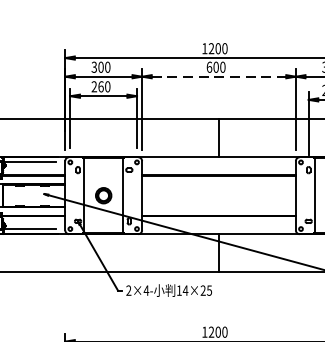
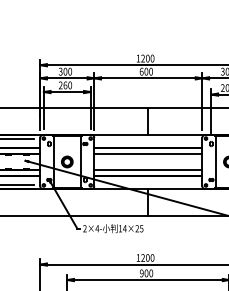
line: (219, 76) -> (148, 78), dashed -> solid
line: (219, 183) -> (148, 153), added
line: (219, 207) -> (148, 170), added

